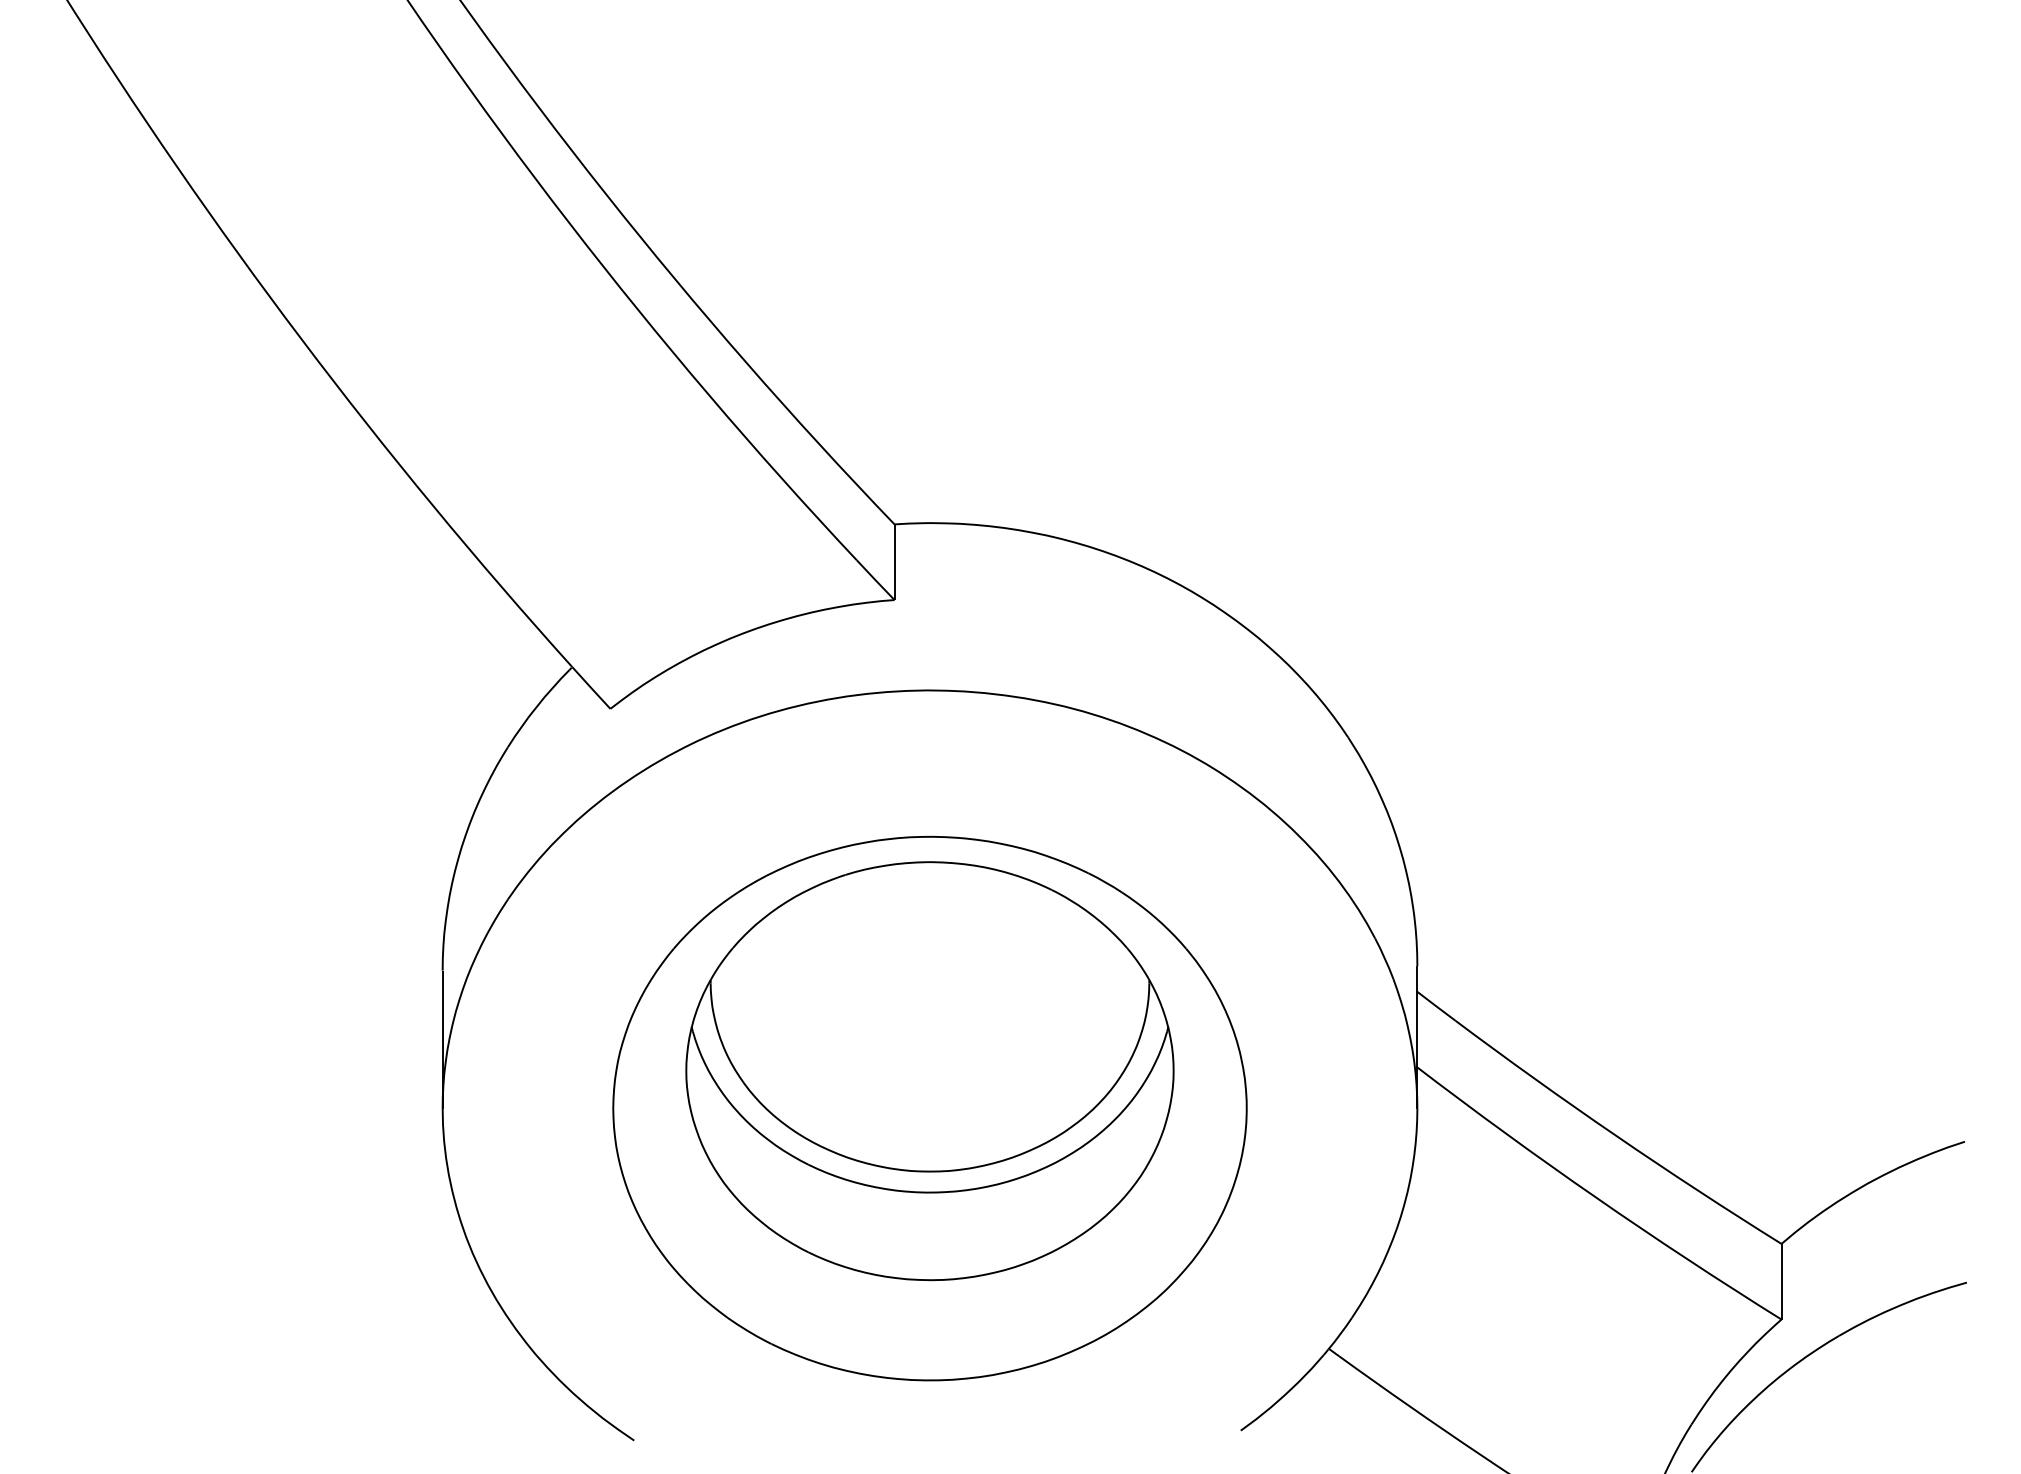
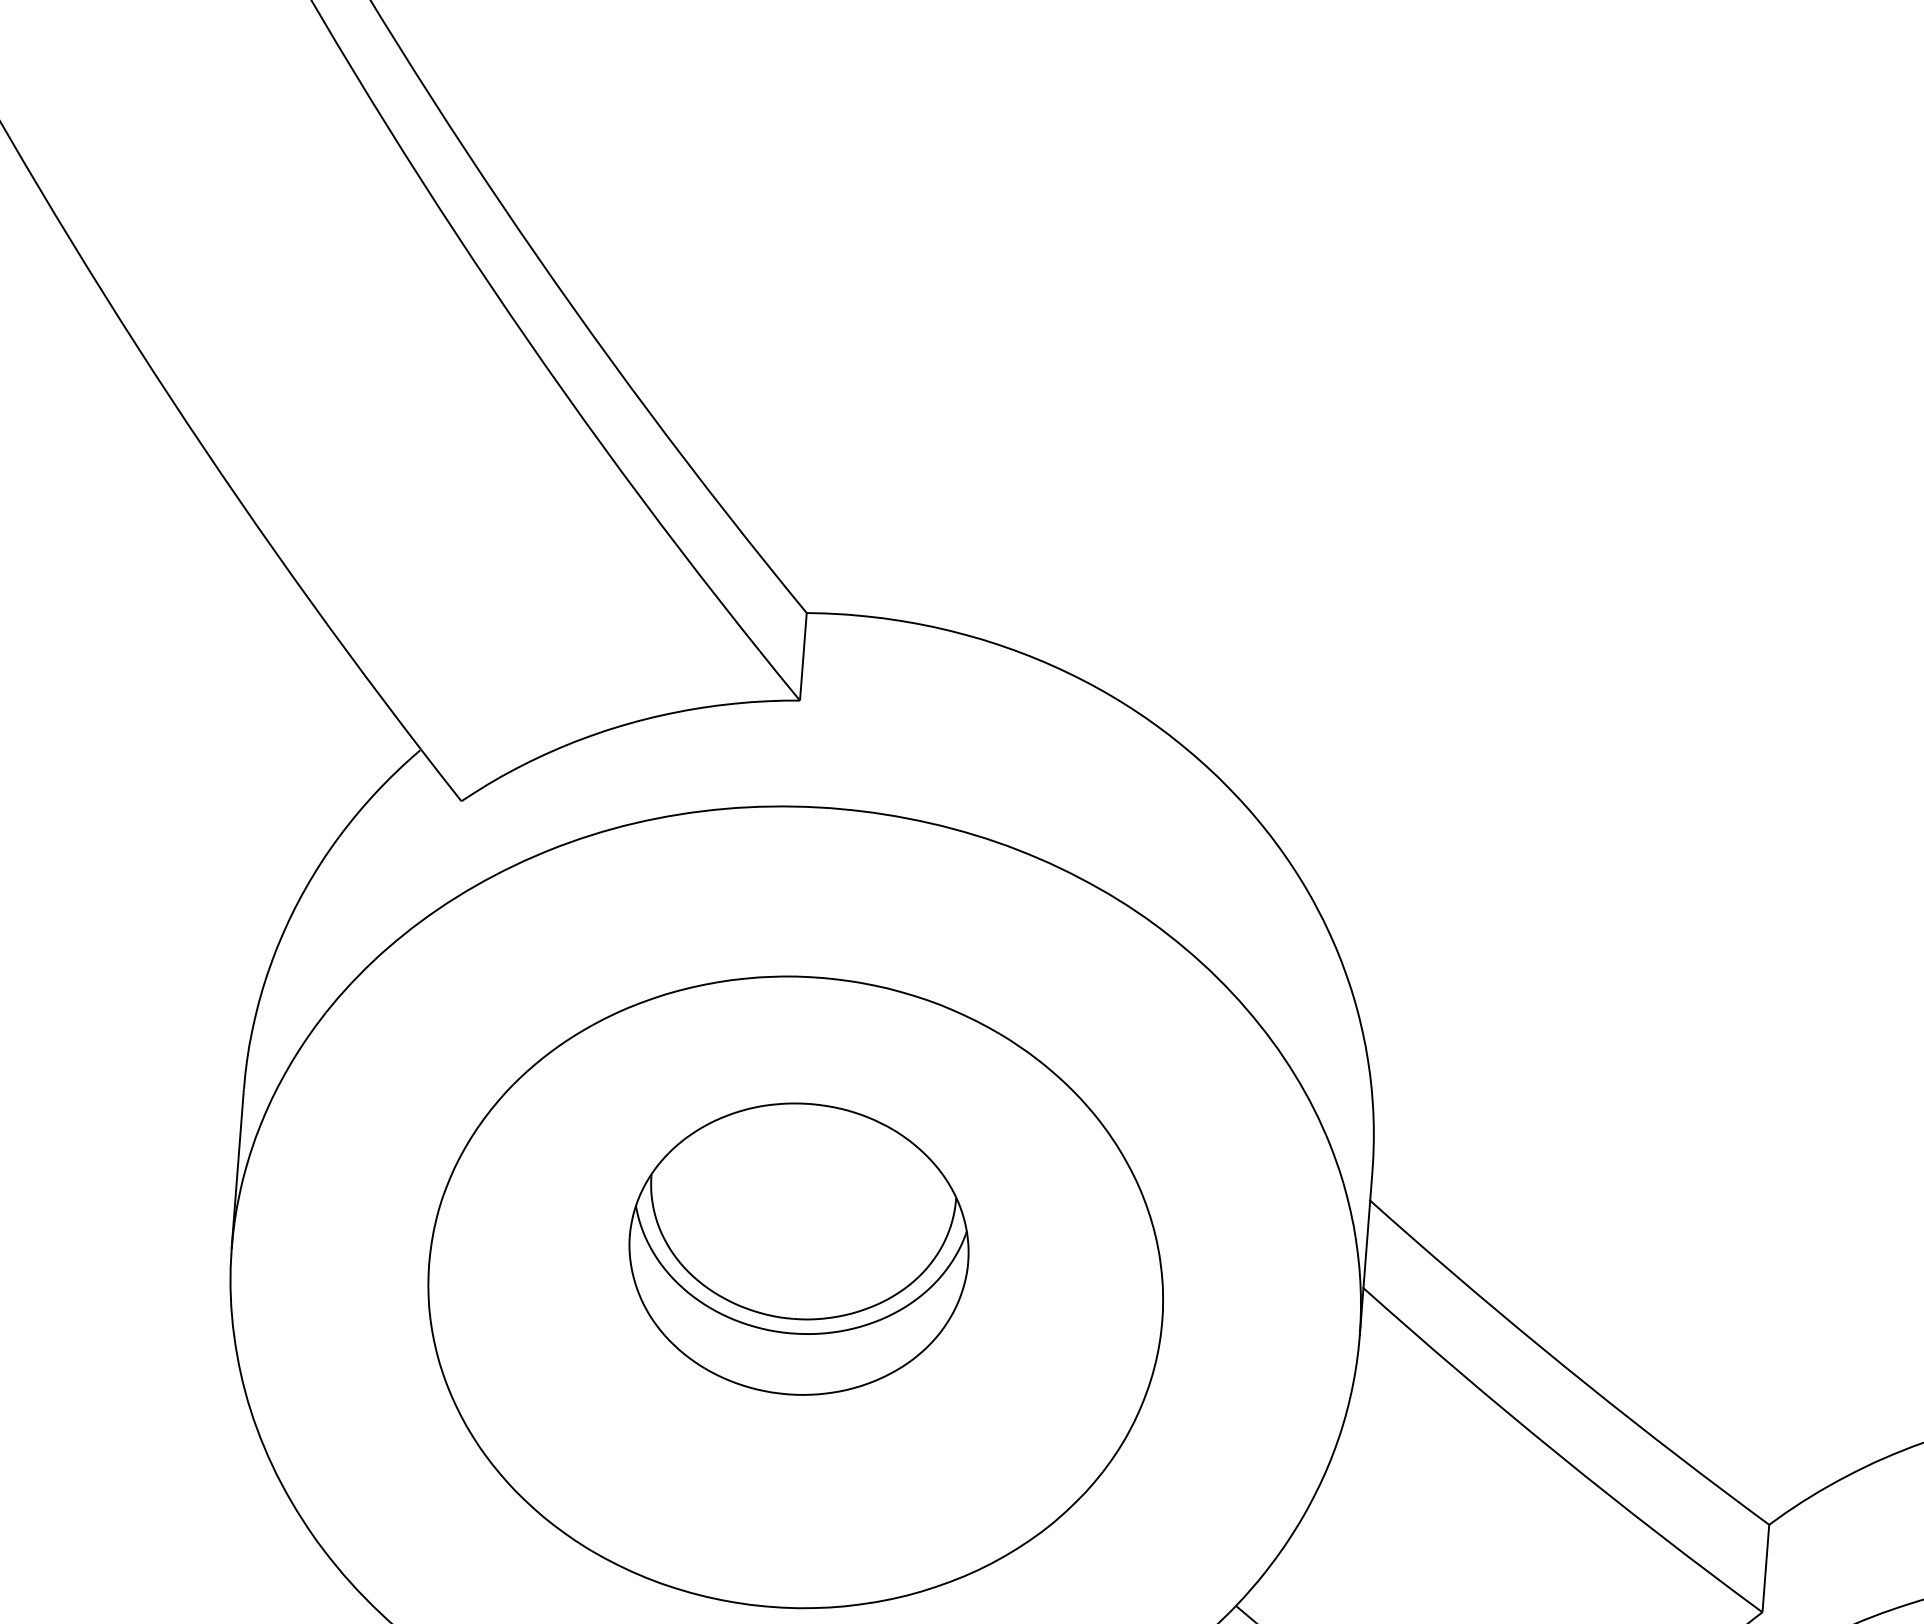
part: (929, 1071) -> (798, 1249), size x0.6

